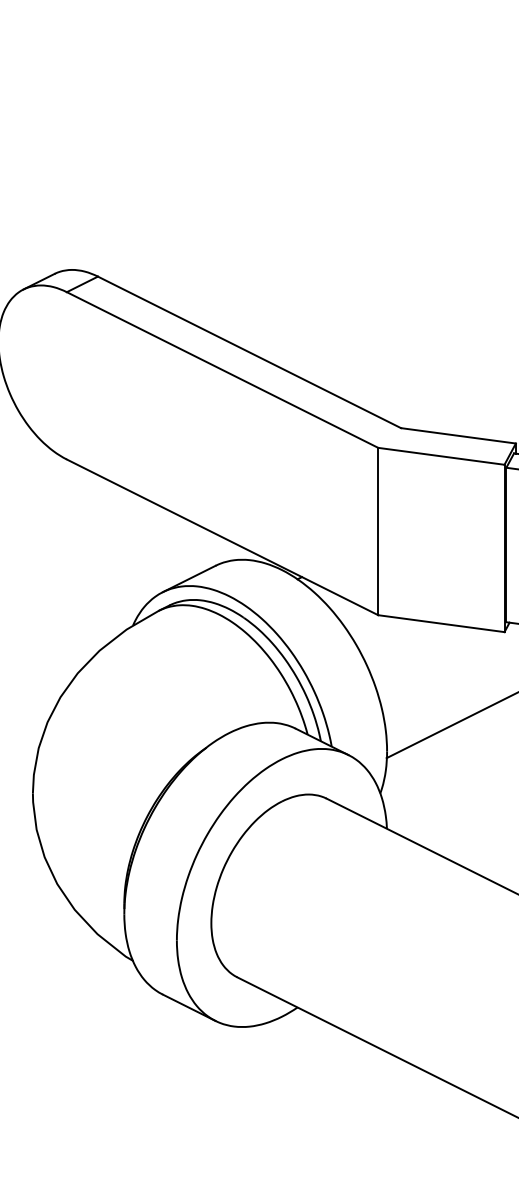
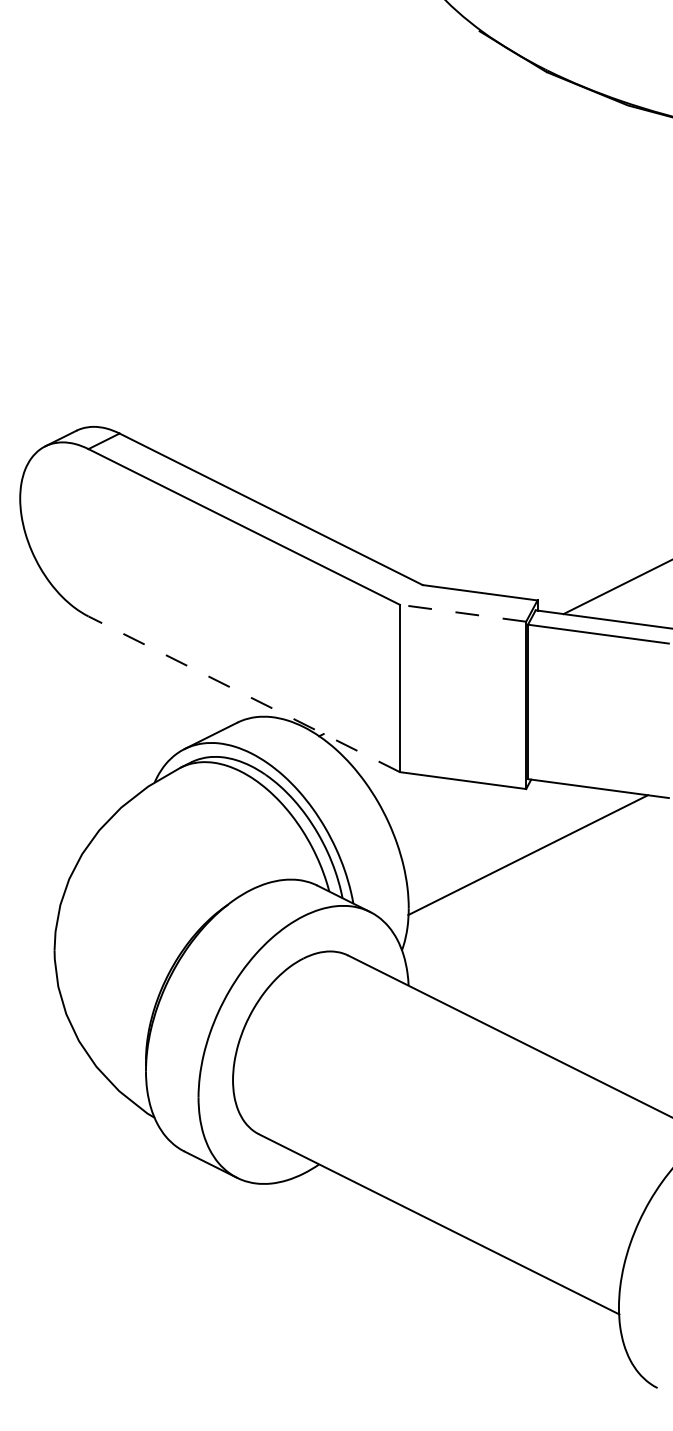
line: (441, 456) -> (463, 613), solid -> dashed
line: (221, 537) -> (243, 694), solid -> dashed

